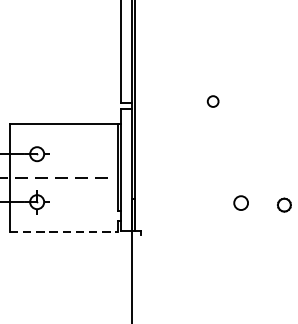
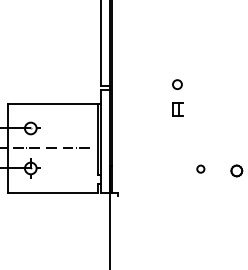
part: (213, 131) -> (177, 109), added
circle: (240, 202) -> (200, 168), size x0.62
line: (63, 232) -> (52, 193), dashed -> solid

